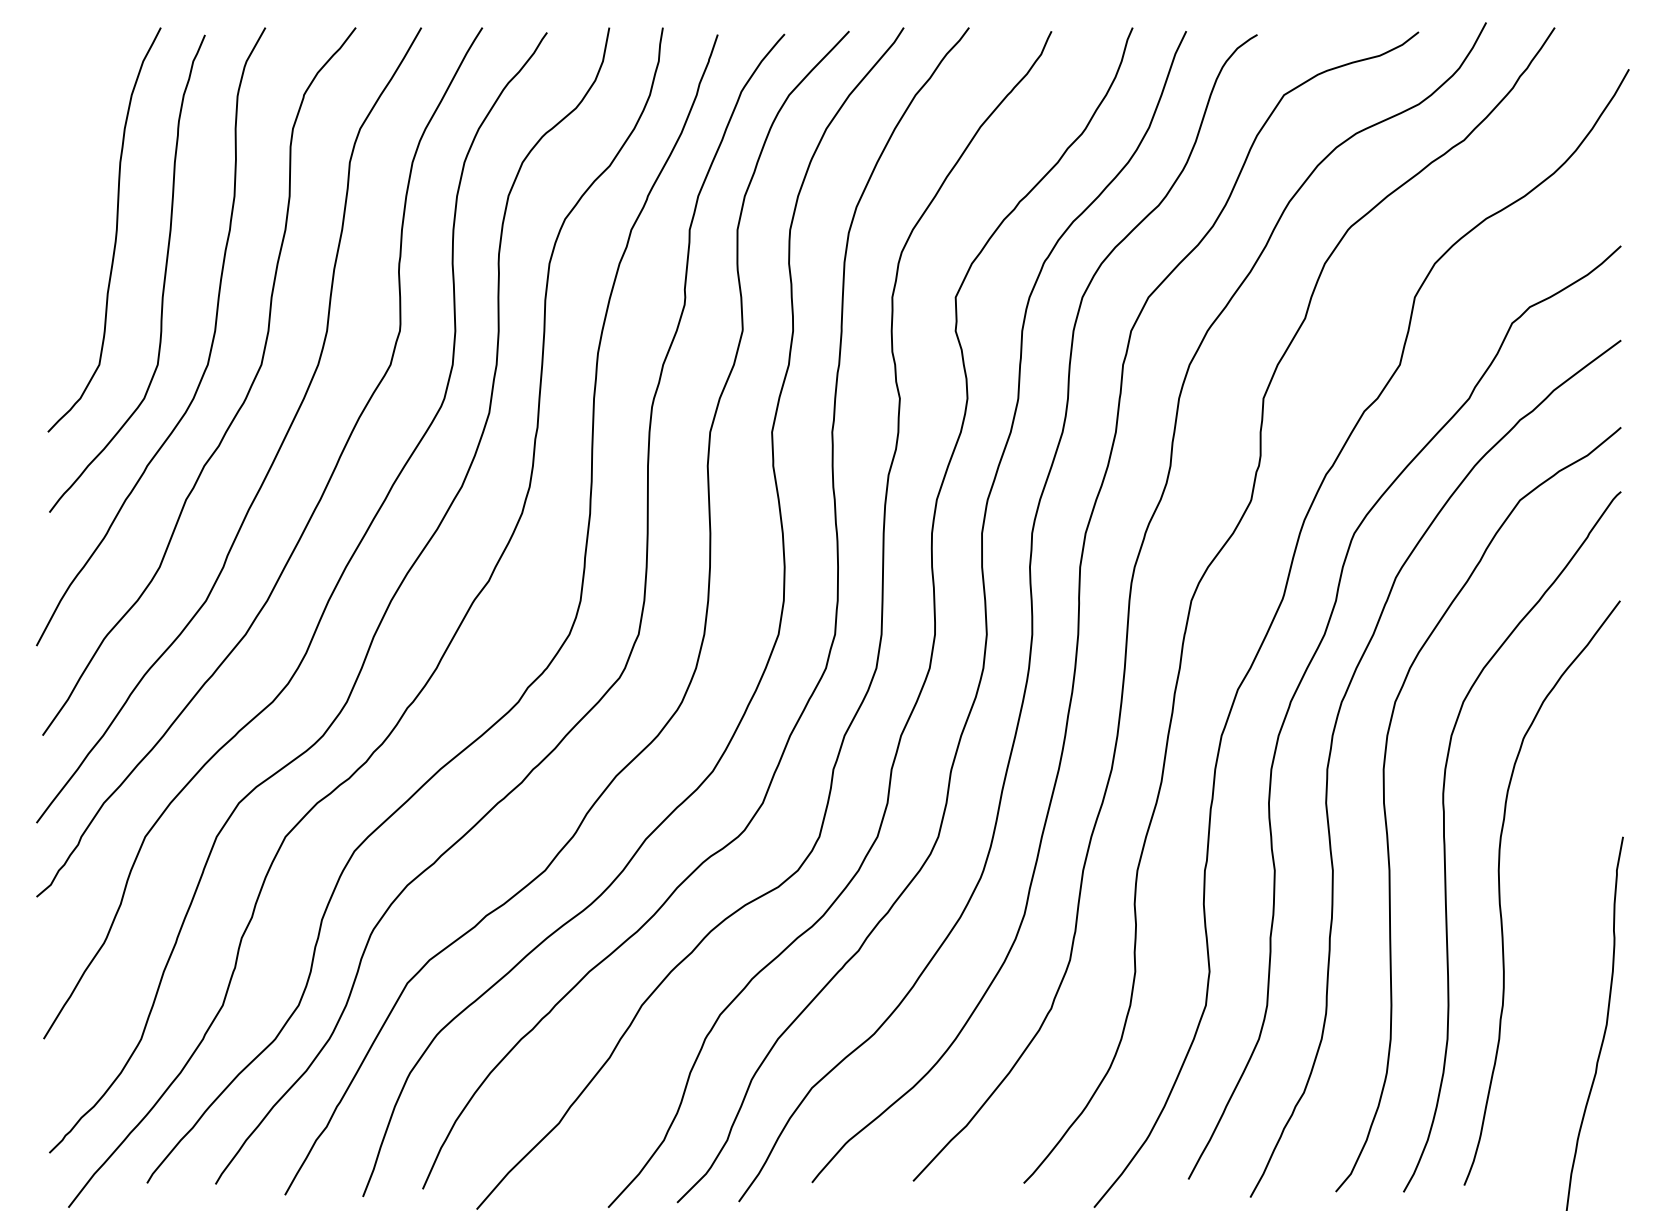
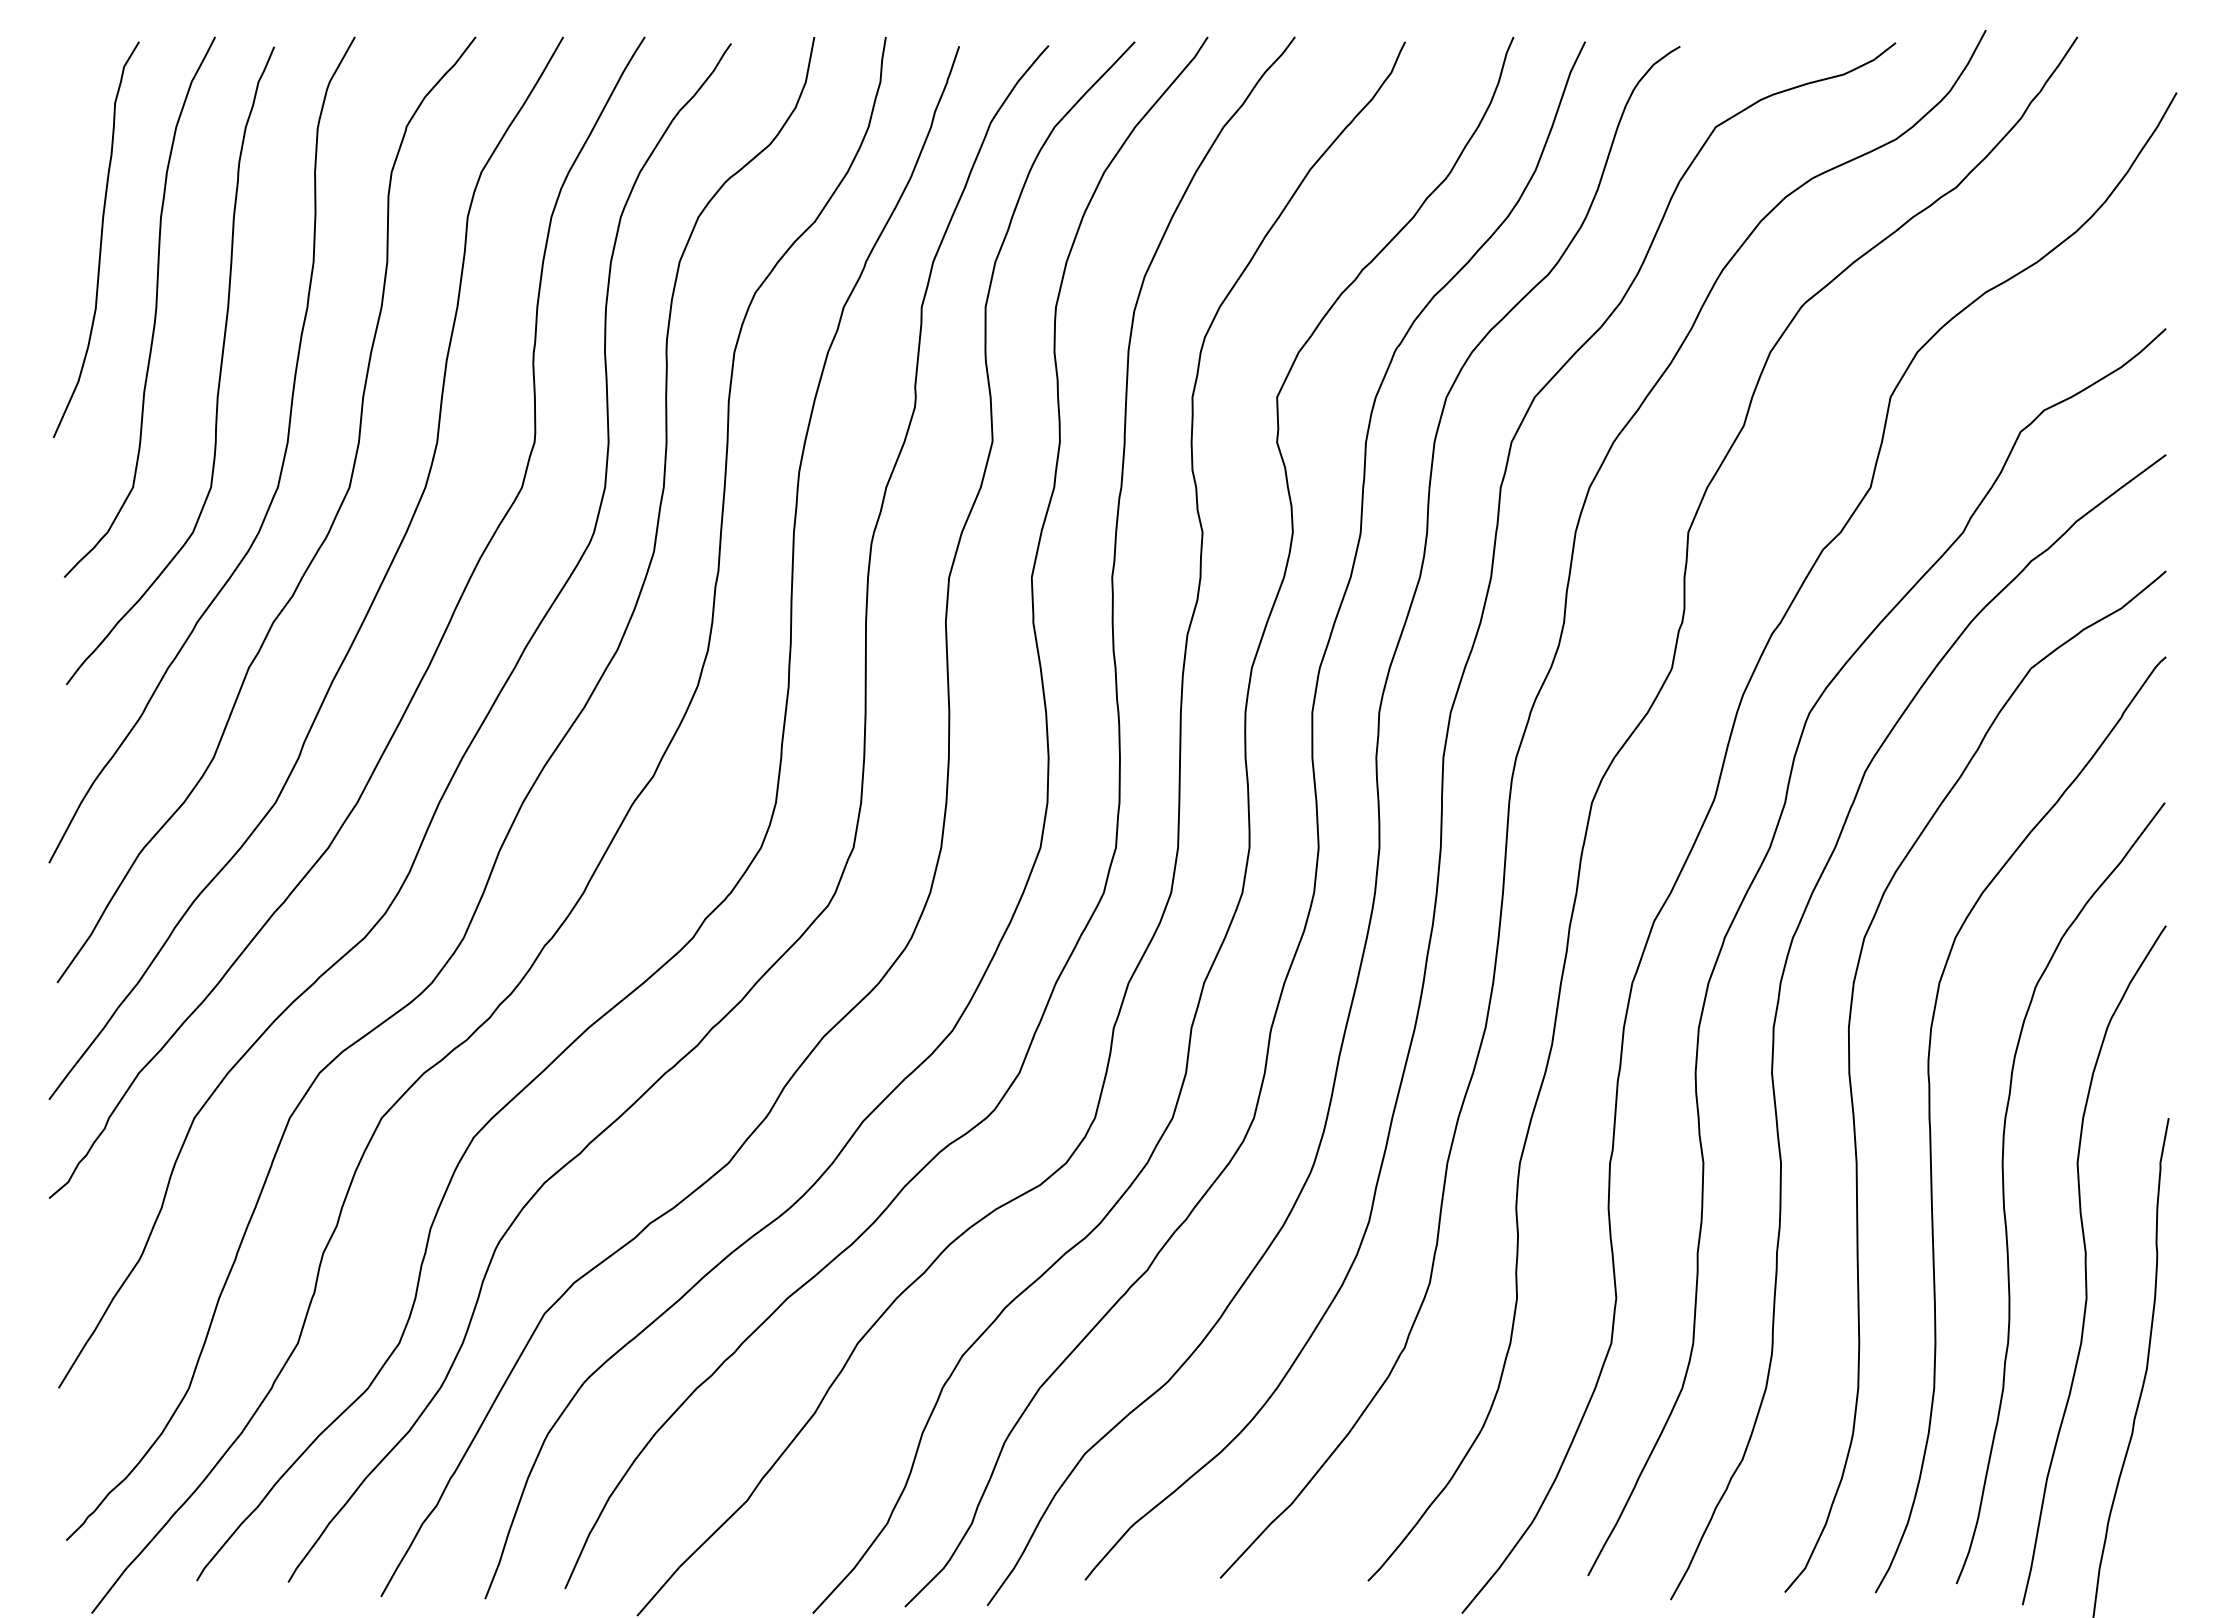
curve: (75, 179) -> (100, 239), added
curve: (1561, 947) -> (2086, 1265), added

